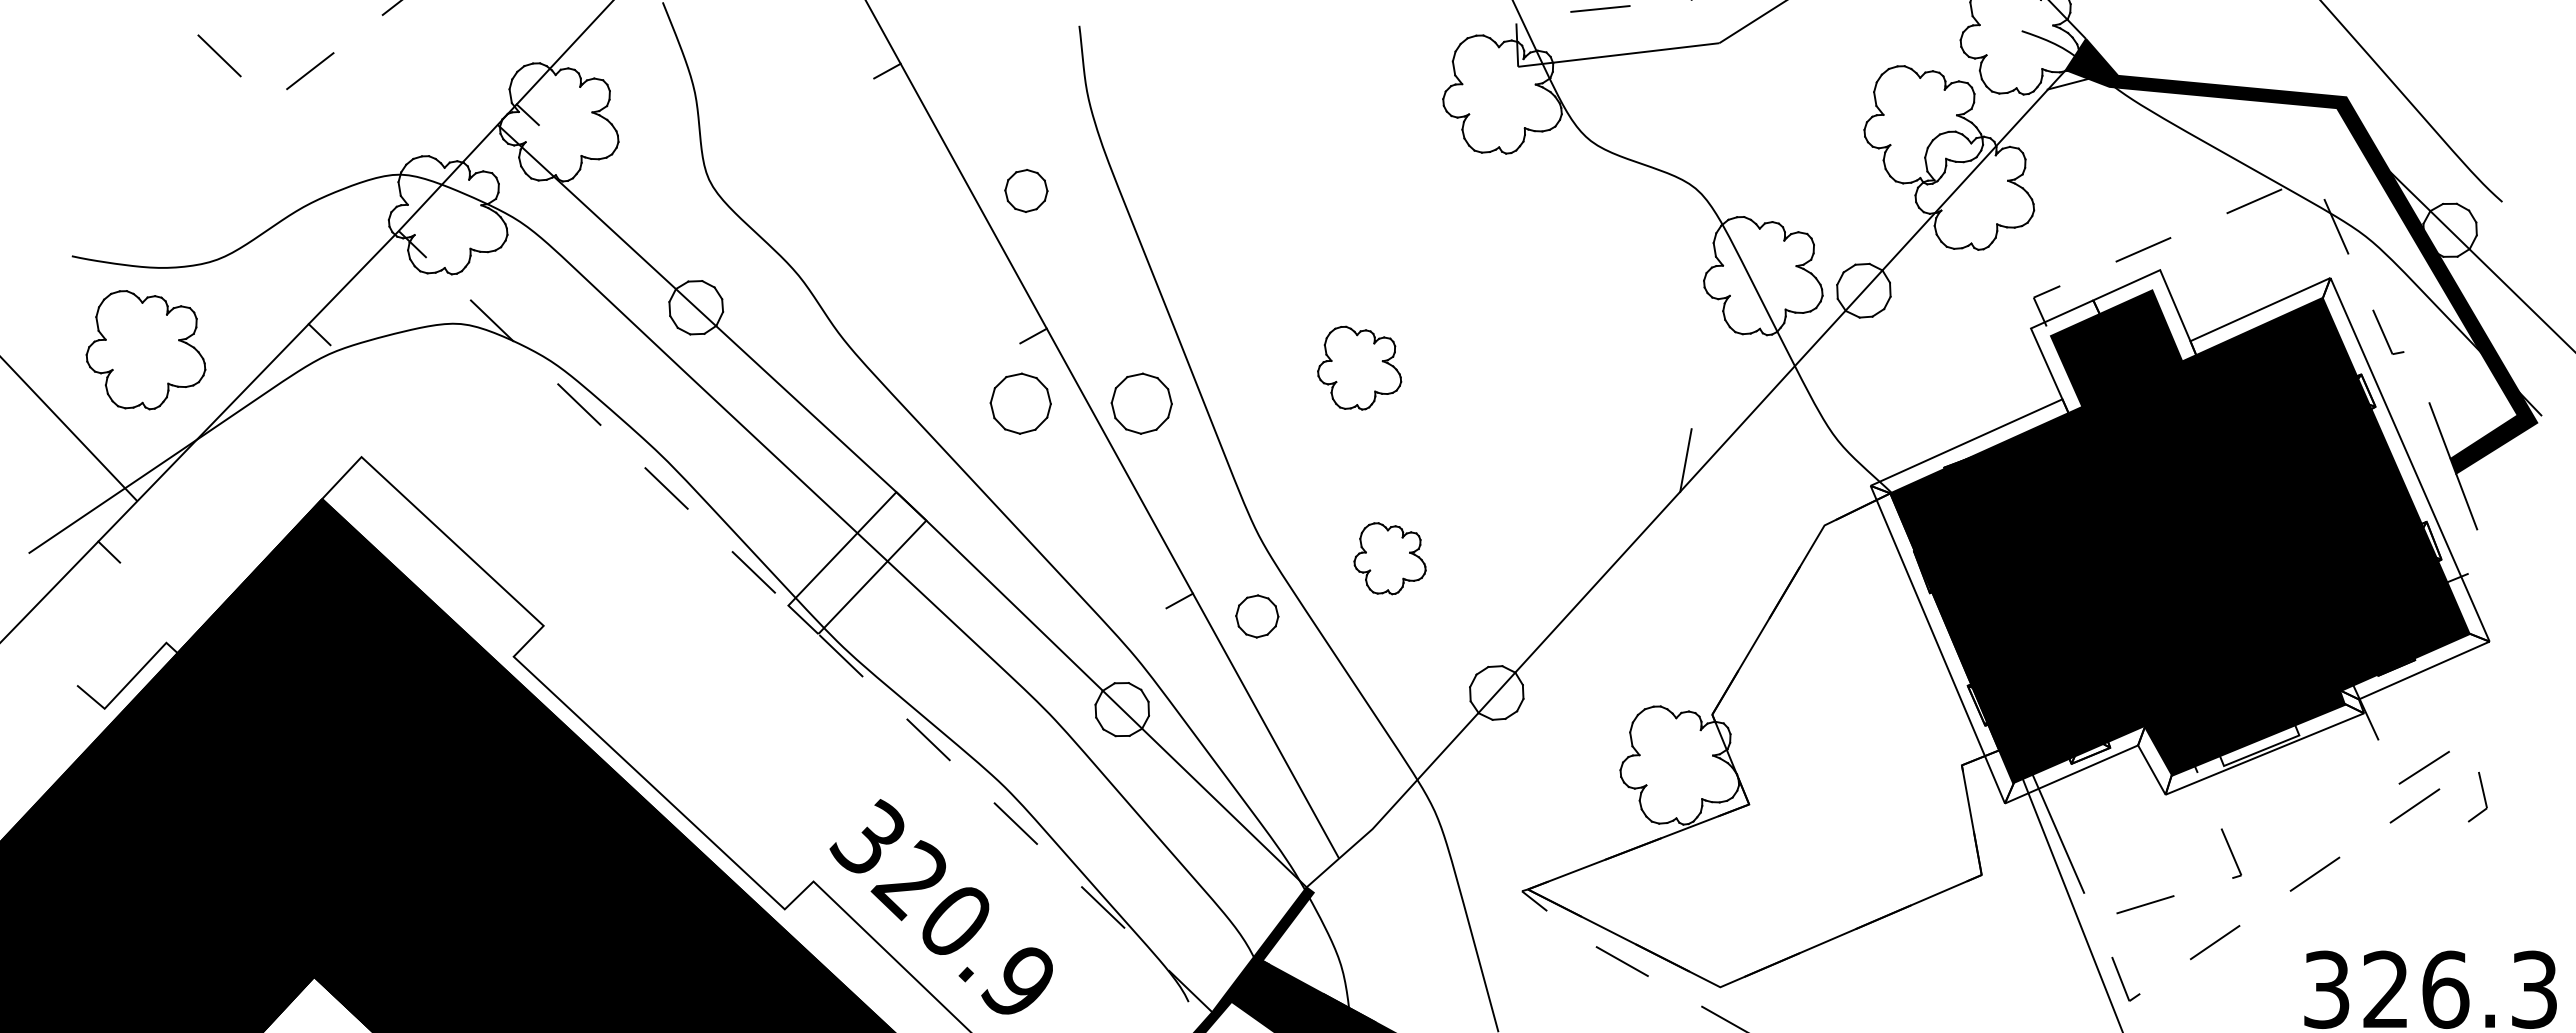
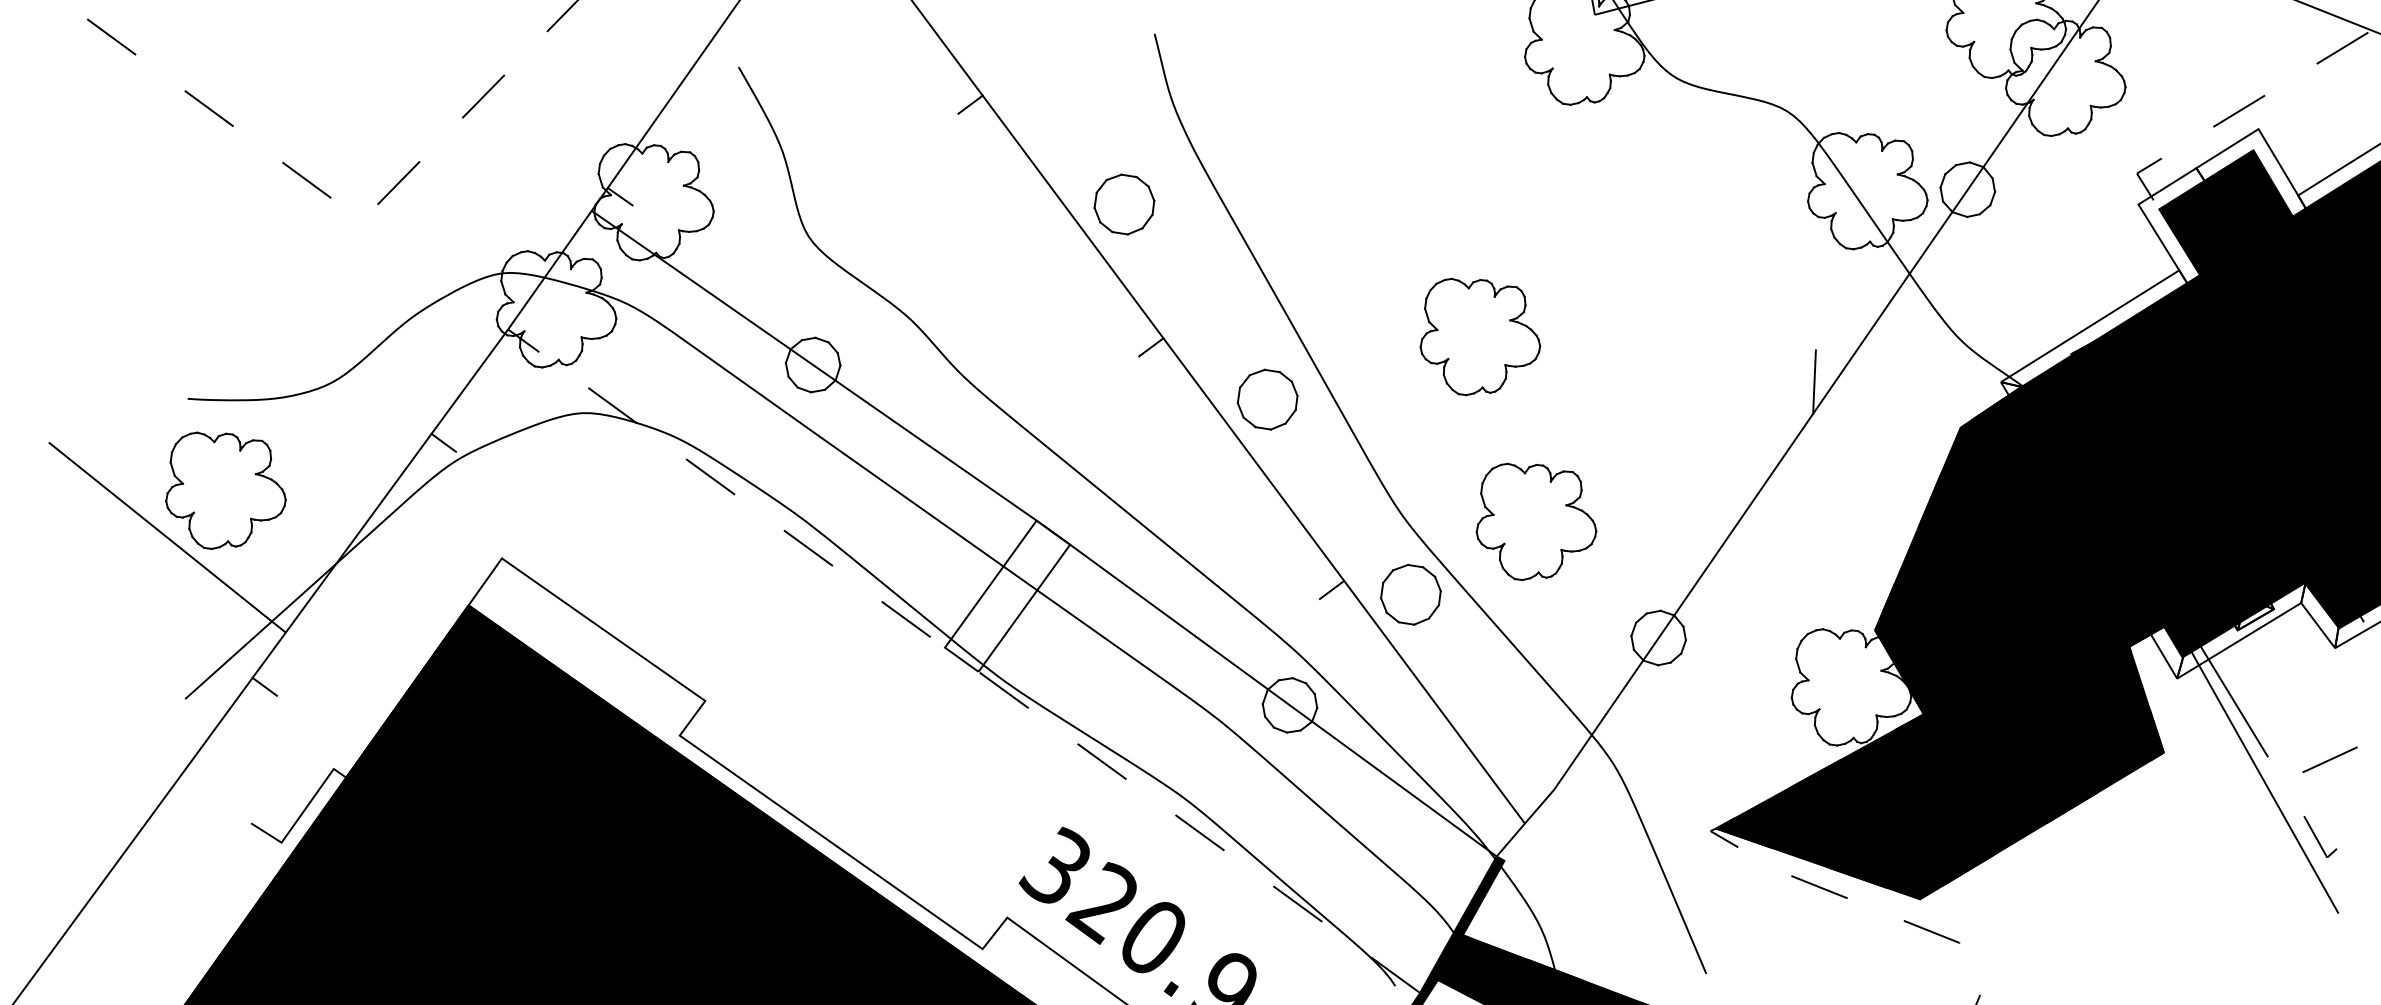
part: (1026, 190) -> (1124, 204), size x1.43
part: (145, 350) -> (223, 488), moved
part: (1359, 368) -> (1478, 335), size x1.43
part: (1020, 403) -> (1147, 415), removed
part: (1389, 558) -> (1534, 519), size x1.67
part: (1257, 616) -> (1411, 594), size x1.43
fill: (1763, 740) -> (1929, 648), added

